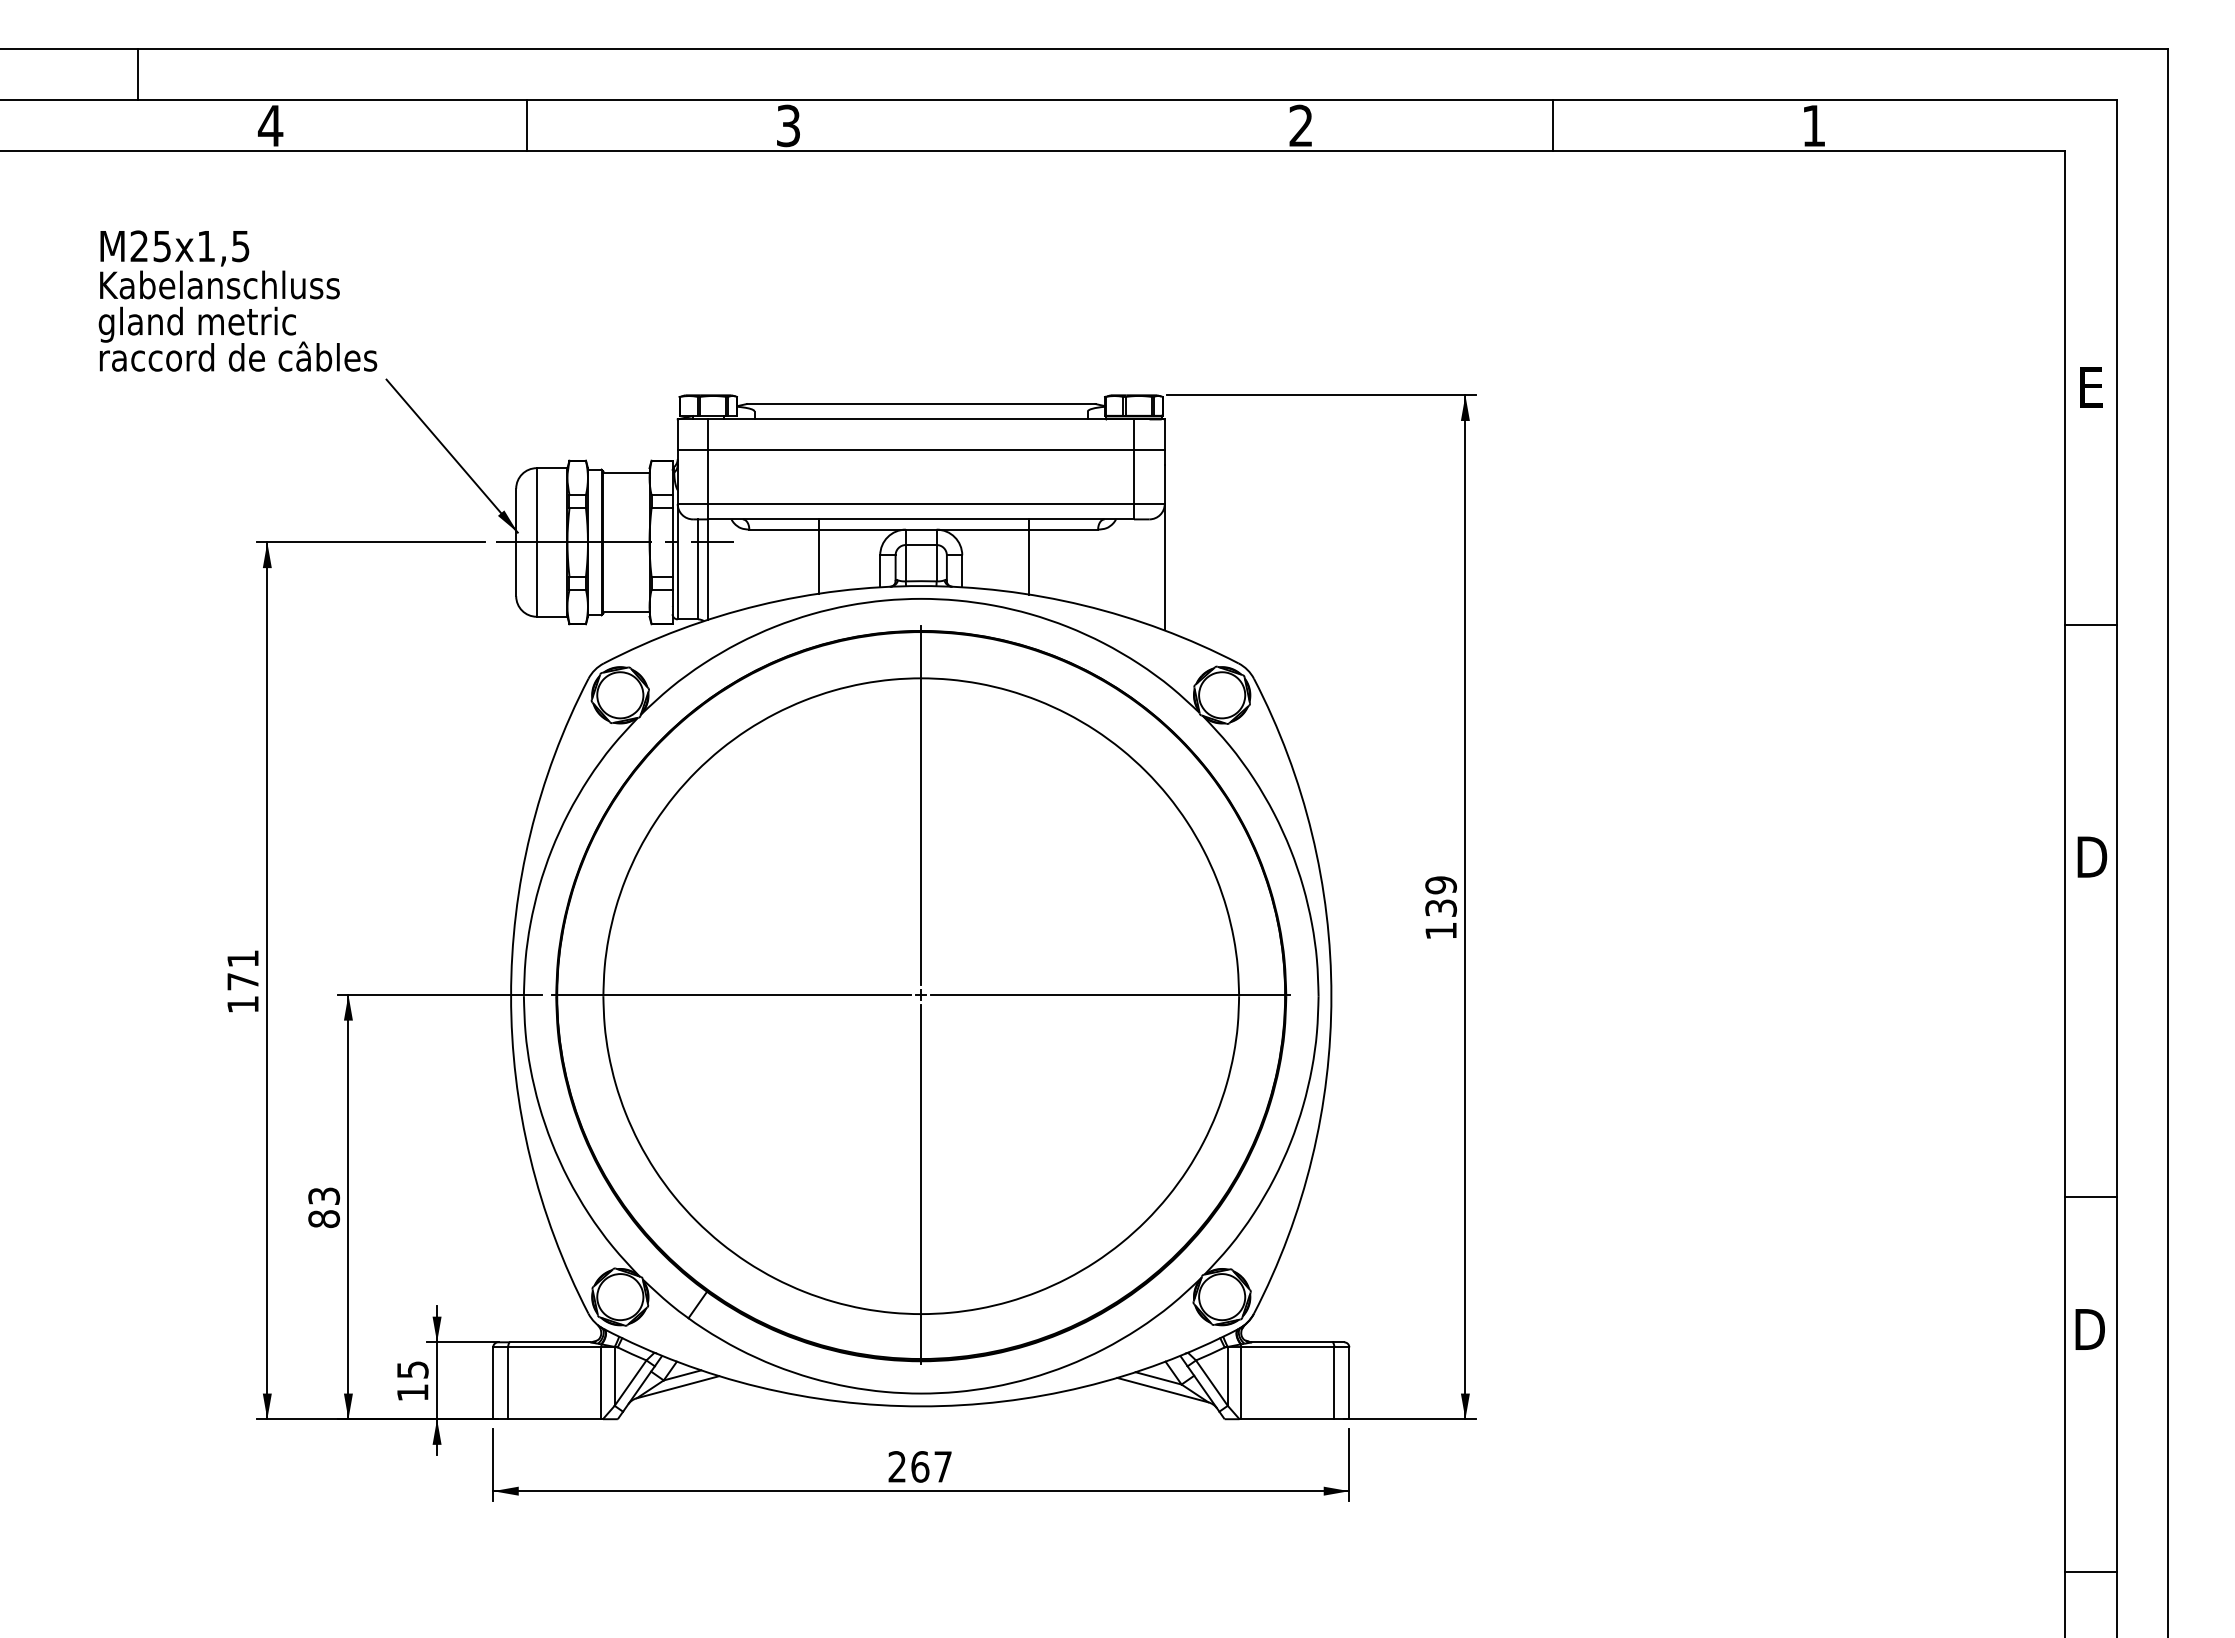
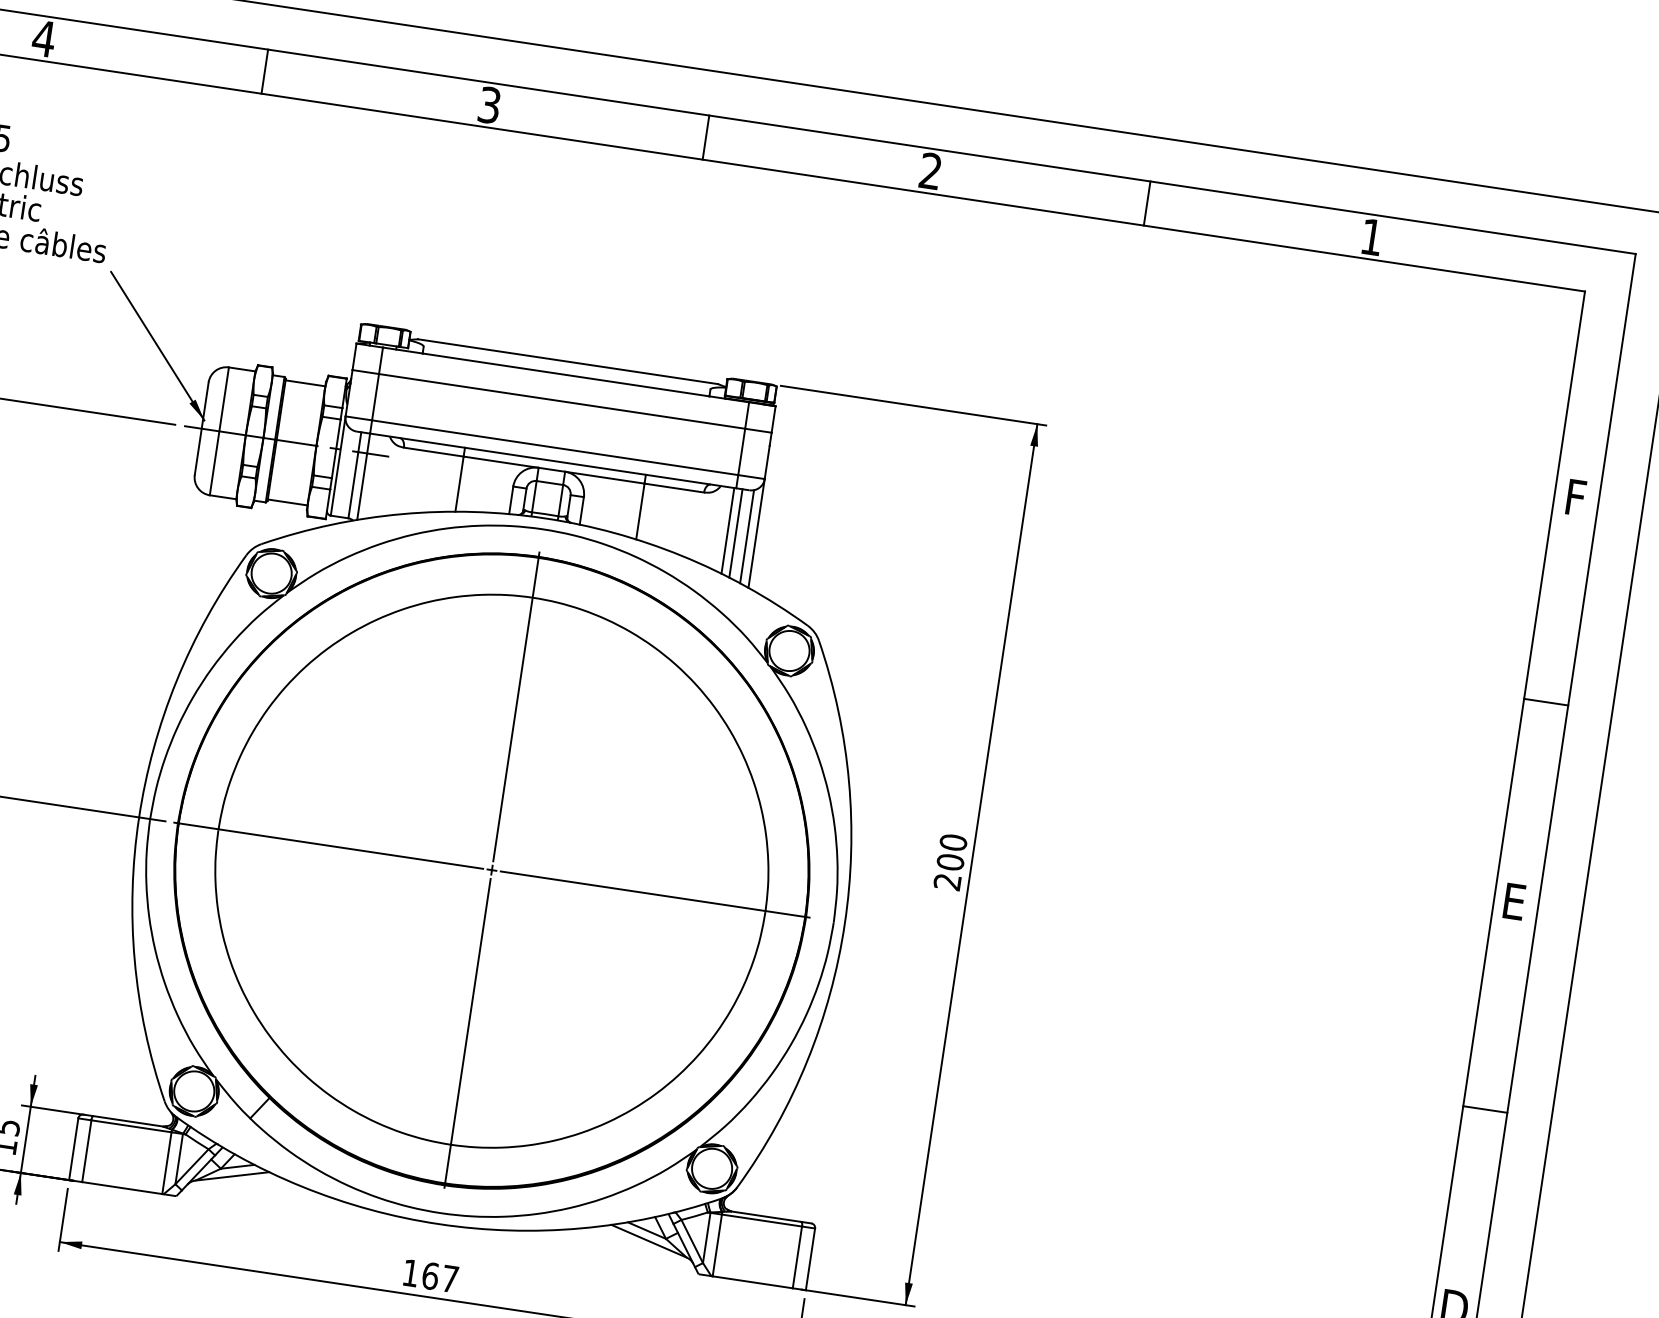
line: (1039, 125) -> (705, 137), added
text: (2093, 387) -> (1578, 498), E -> F
line: (1131, 568) -> (727, 530), added
line: (1141, 570) -> (736, 533), added
line: (1154, 572) -> (747, 536), added
text: (2092, 856) -> (1517, 901), D -> E
text: (1441, 907) -> (950, 861), 139 -> 200
line: (2090, 1197) -> (1484, 1109), moved
text: (896, 1466) -> (410, 1272), 267 -> 167

